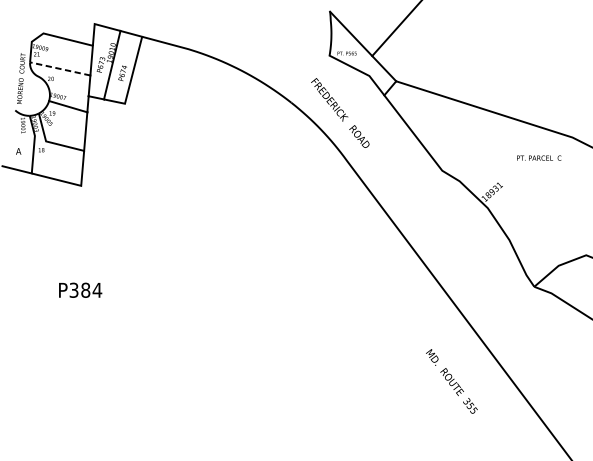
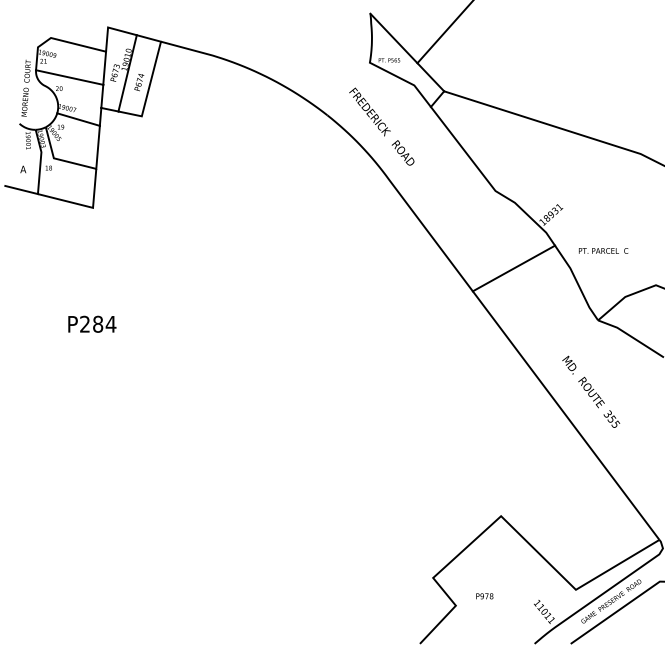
line: (60, 68) -> (69, 77), dashed -> solid
text: (539, 157) -> (603, 250), moved
line: (458, 240) -> (513, 268), added
text: (73, 290) -> (84, 324), P384 -> P284
text: (452, 381) -> (591, 391), moved

